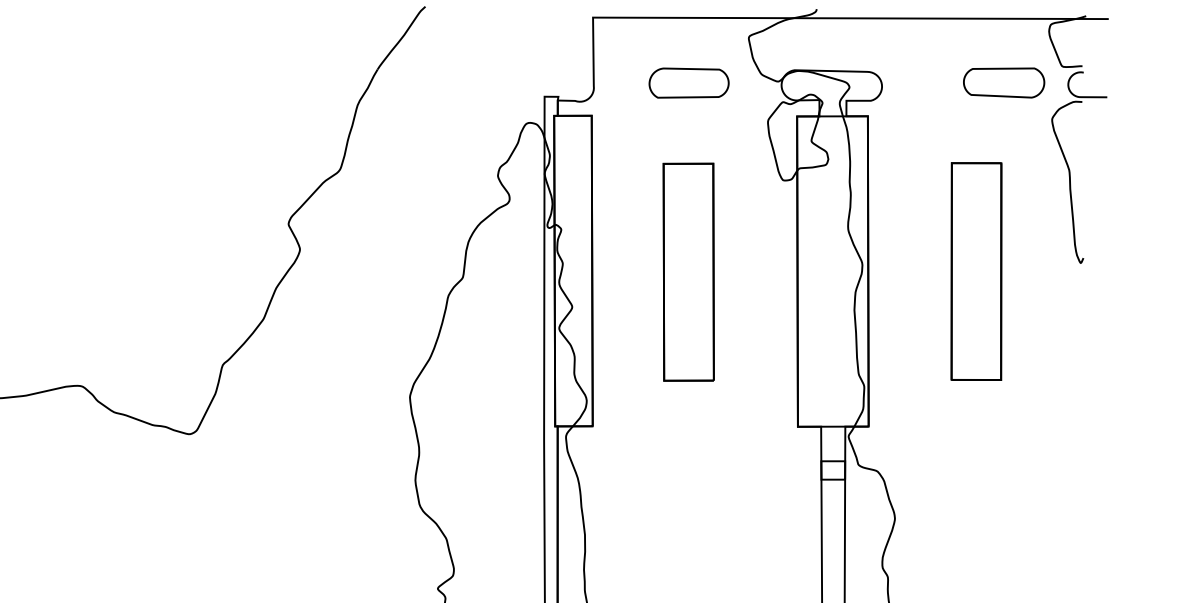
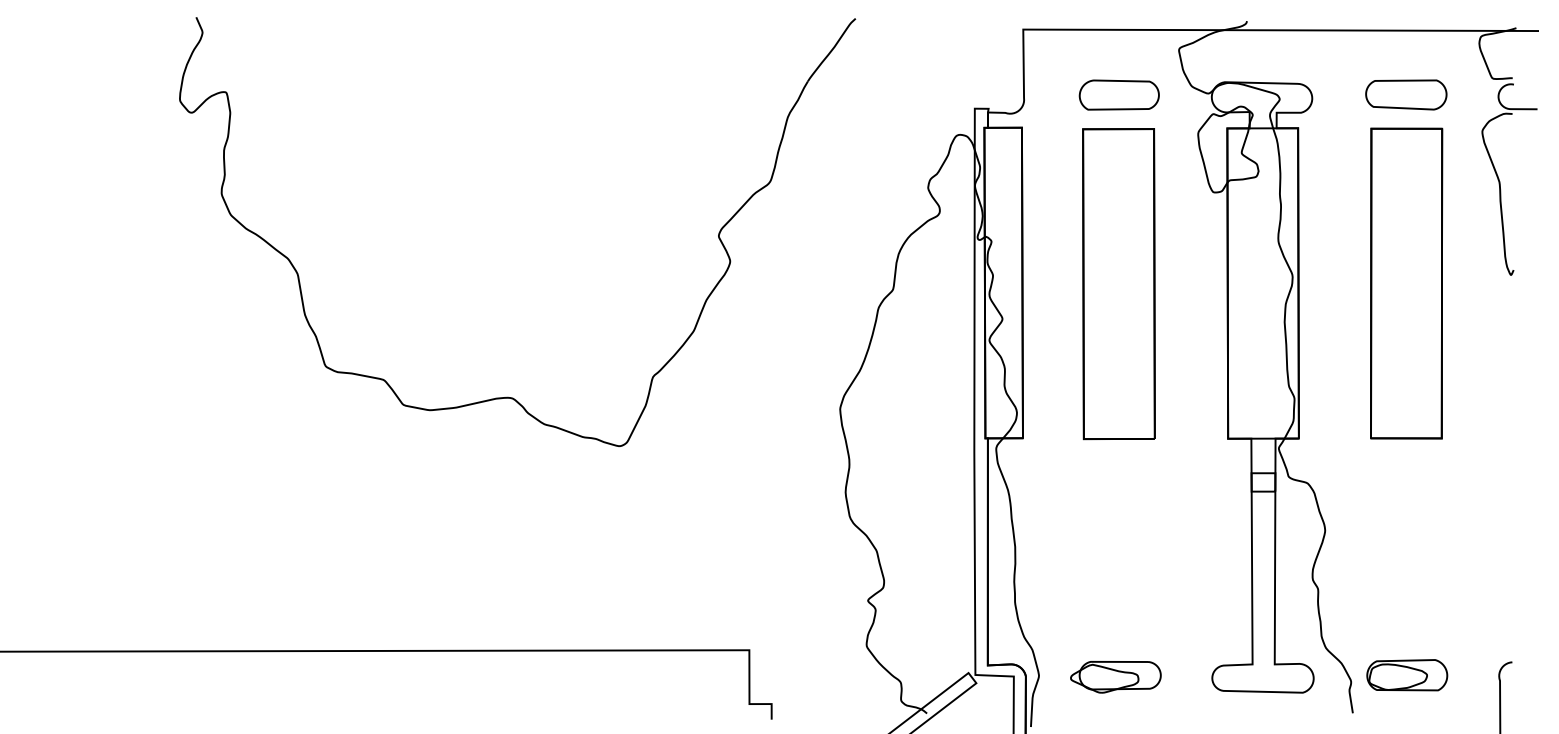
part: (1004, 82) -> (1406, 94), moved
part: (976, 271) -> (1406, 283), size x1.43
part: (688, 272) -> (1118, 284), size x1.43

